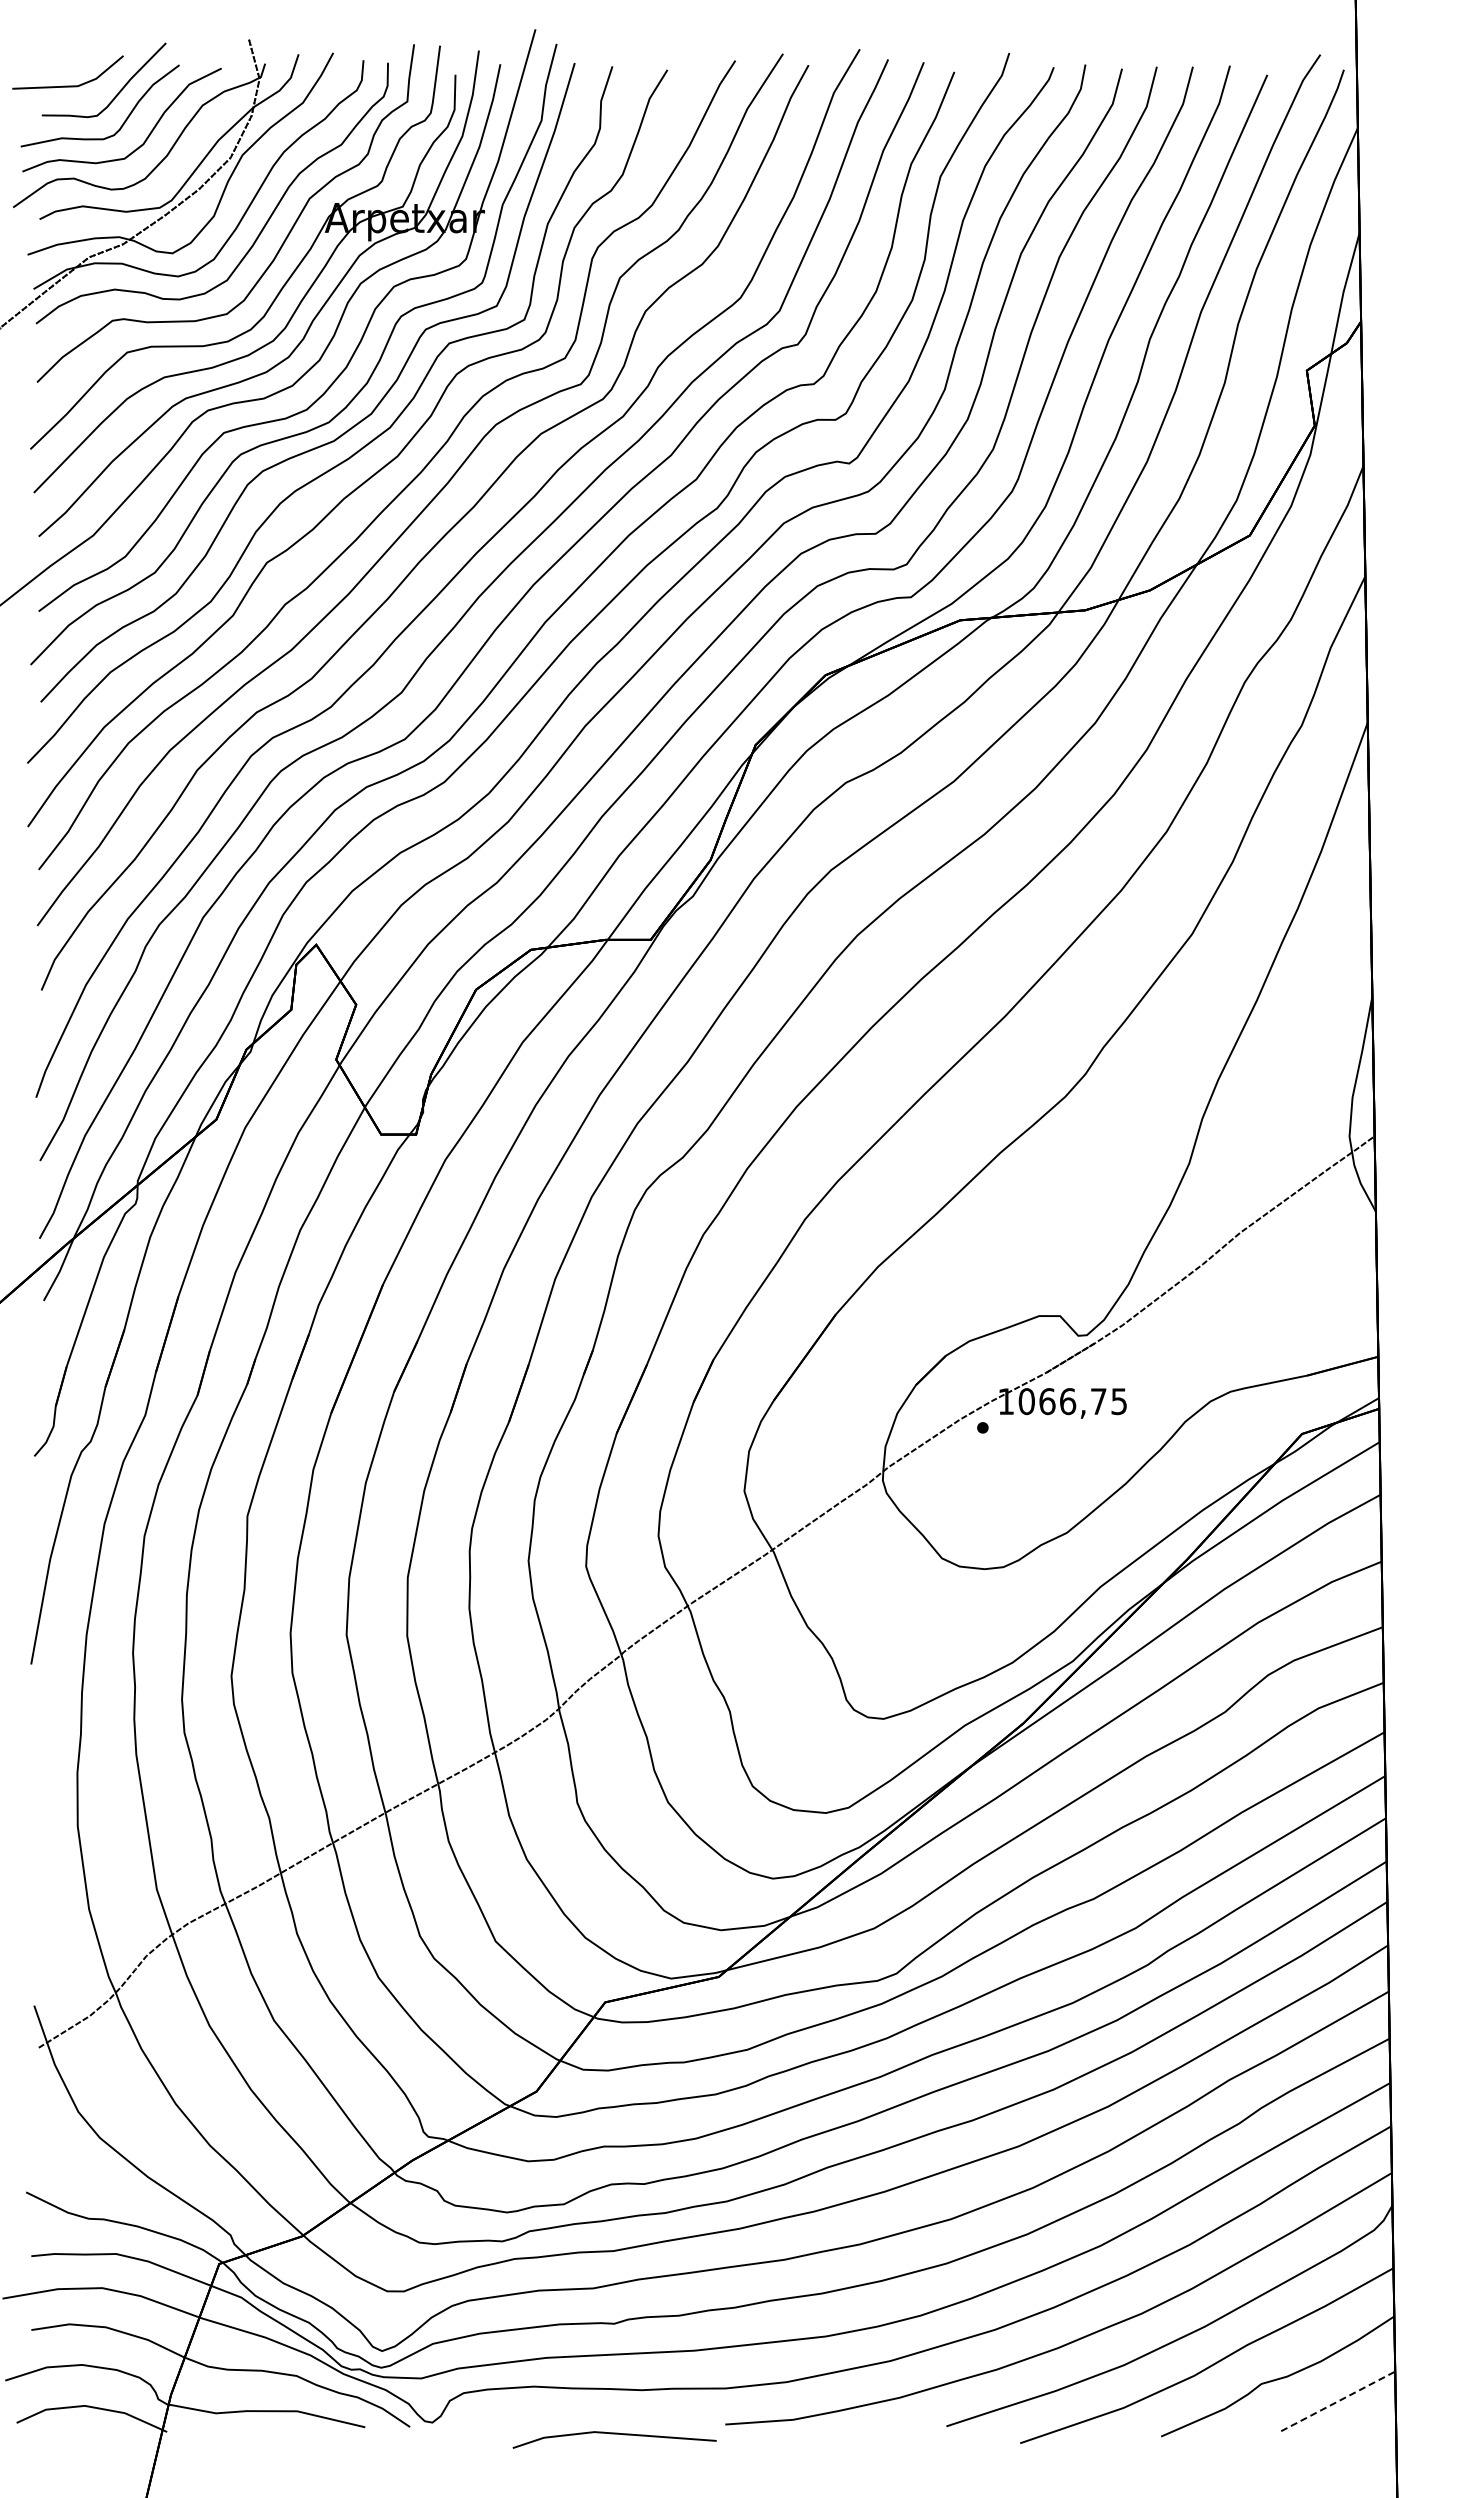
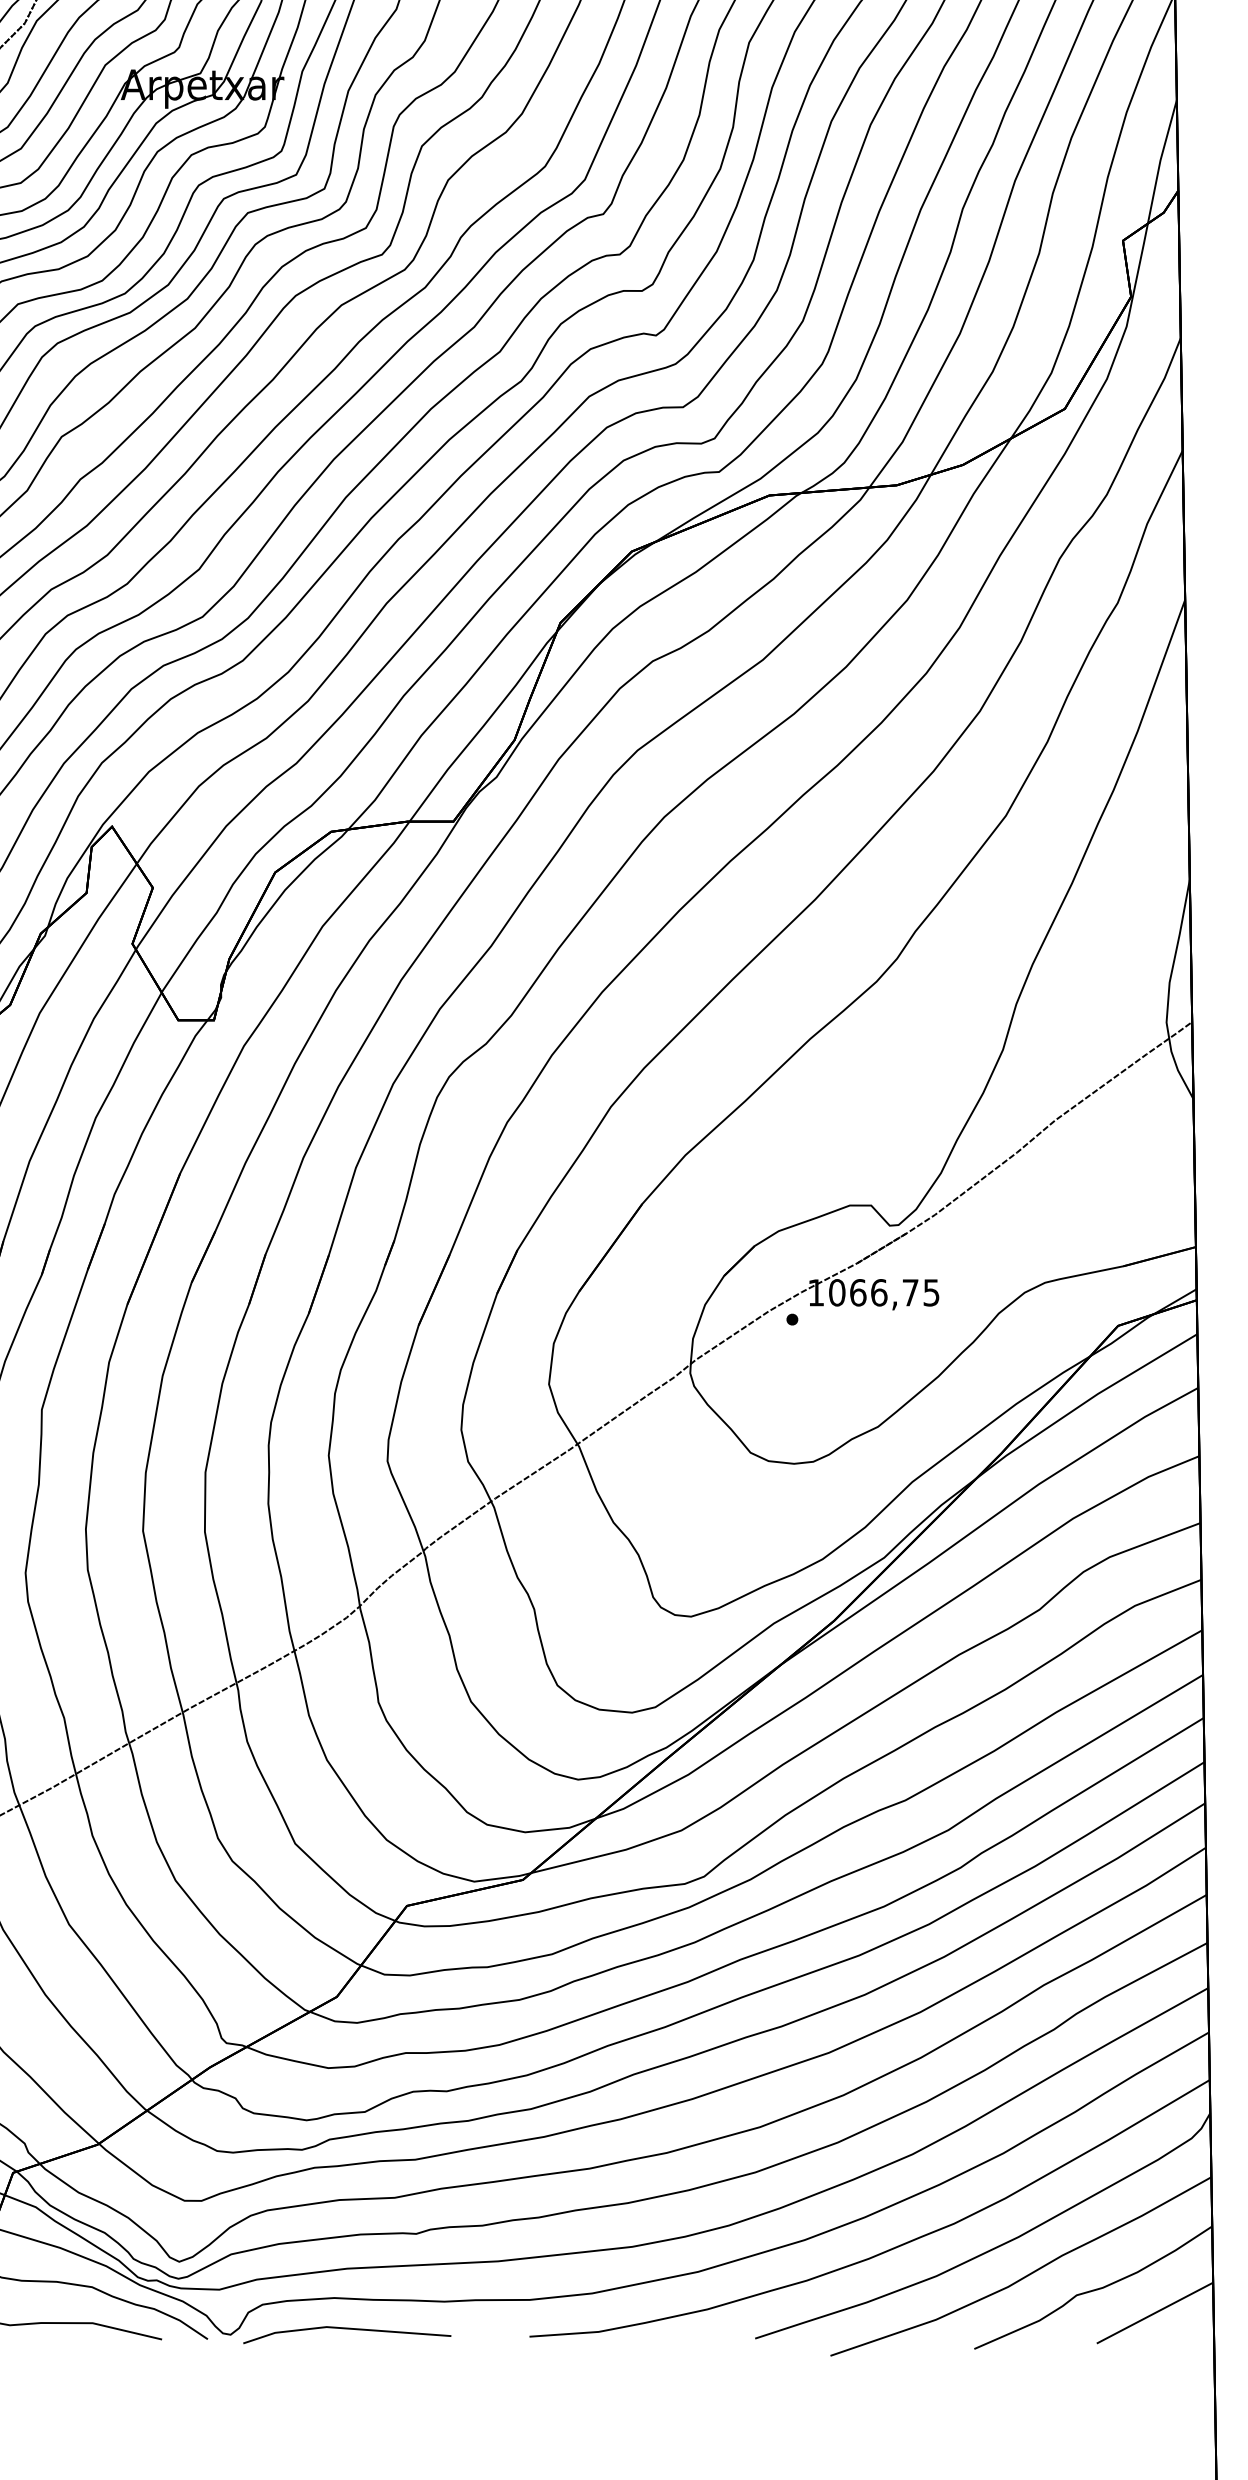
line: (1338, 2401) -> (1155, 2313), dashed -> solid
line: (614, 2434) -> (347, 2329), moved

